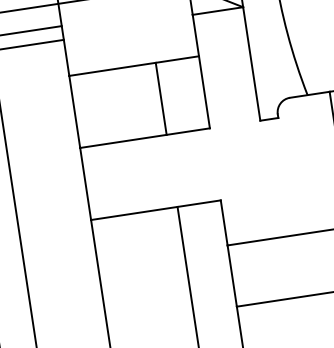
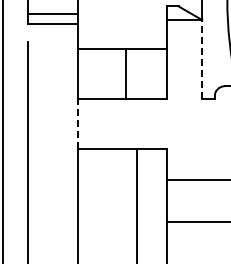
line: (251, 62) -> (202, 58), solid -> dashed
line: (161, 98) -> (126, 73), moved
line: (85, 183) -> (77, 123), solid -> dashed

